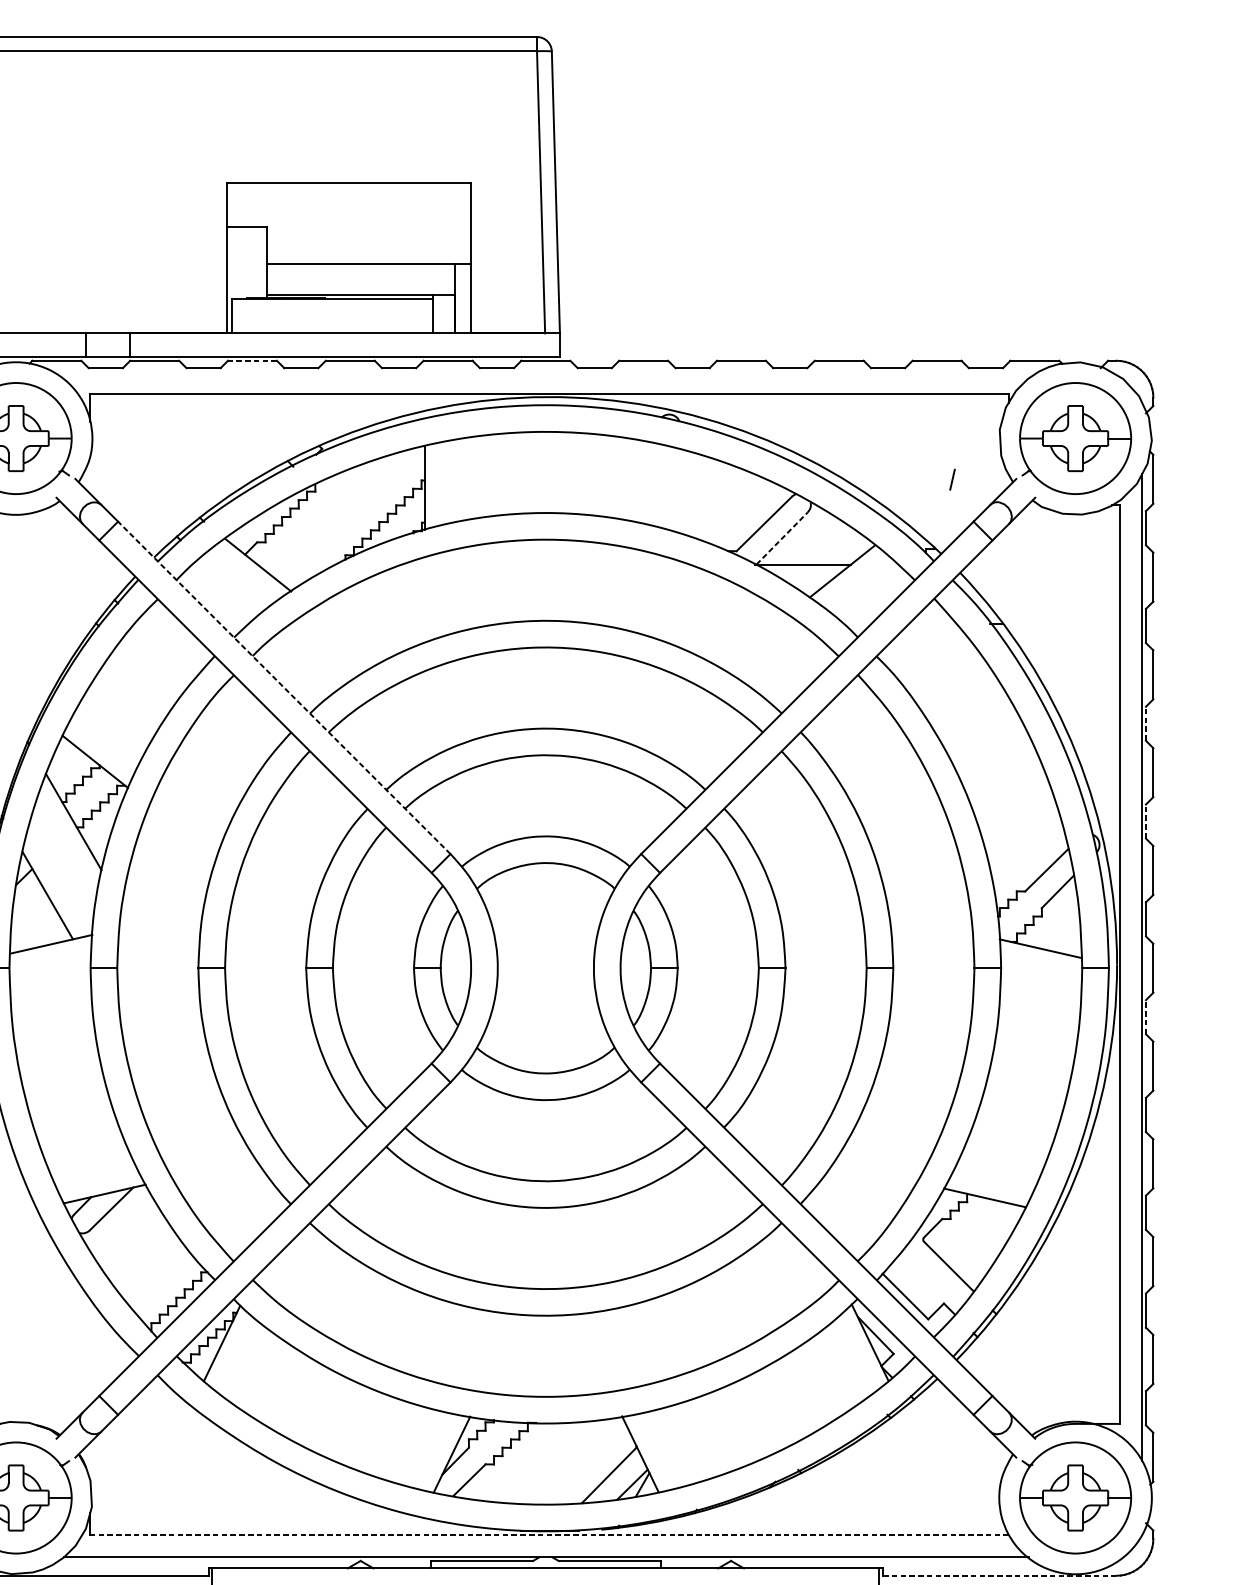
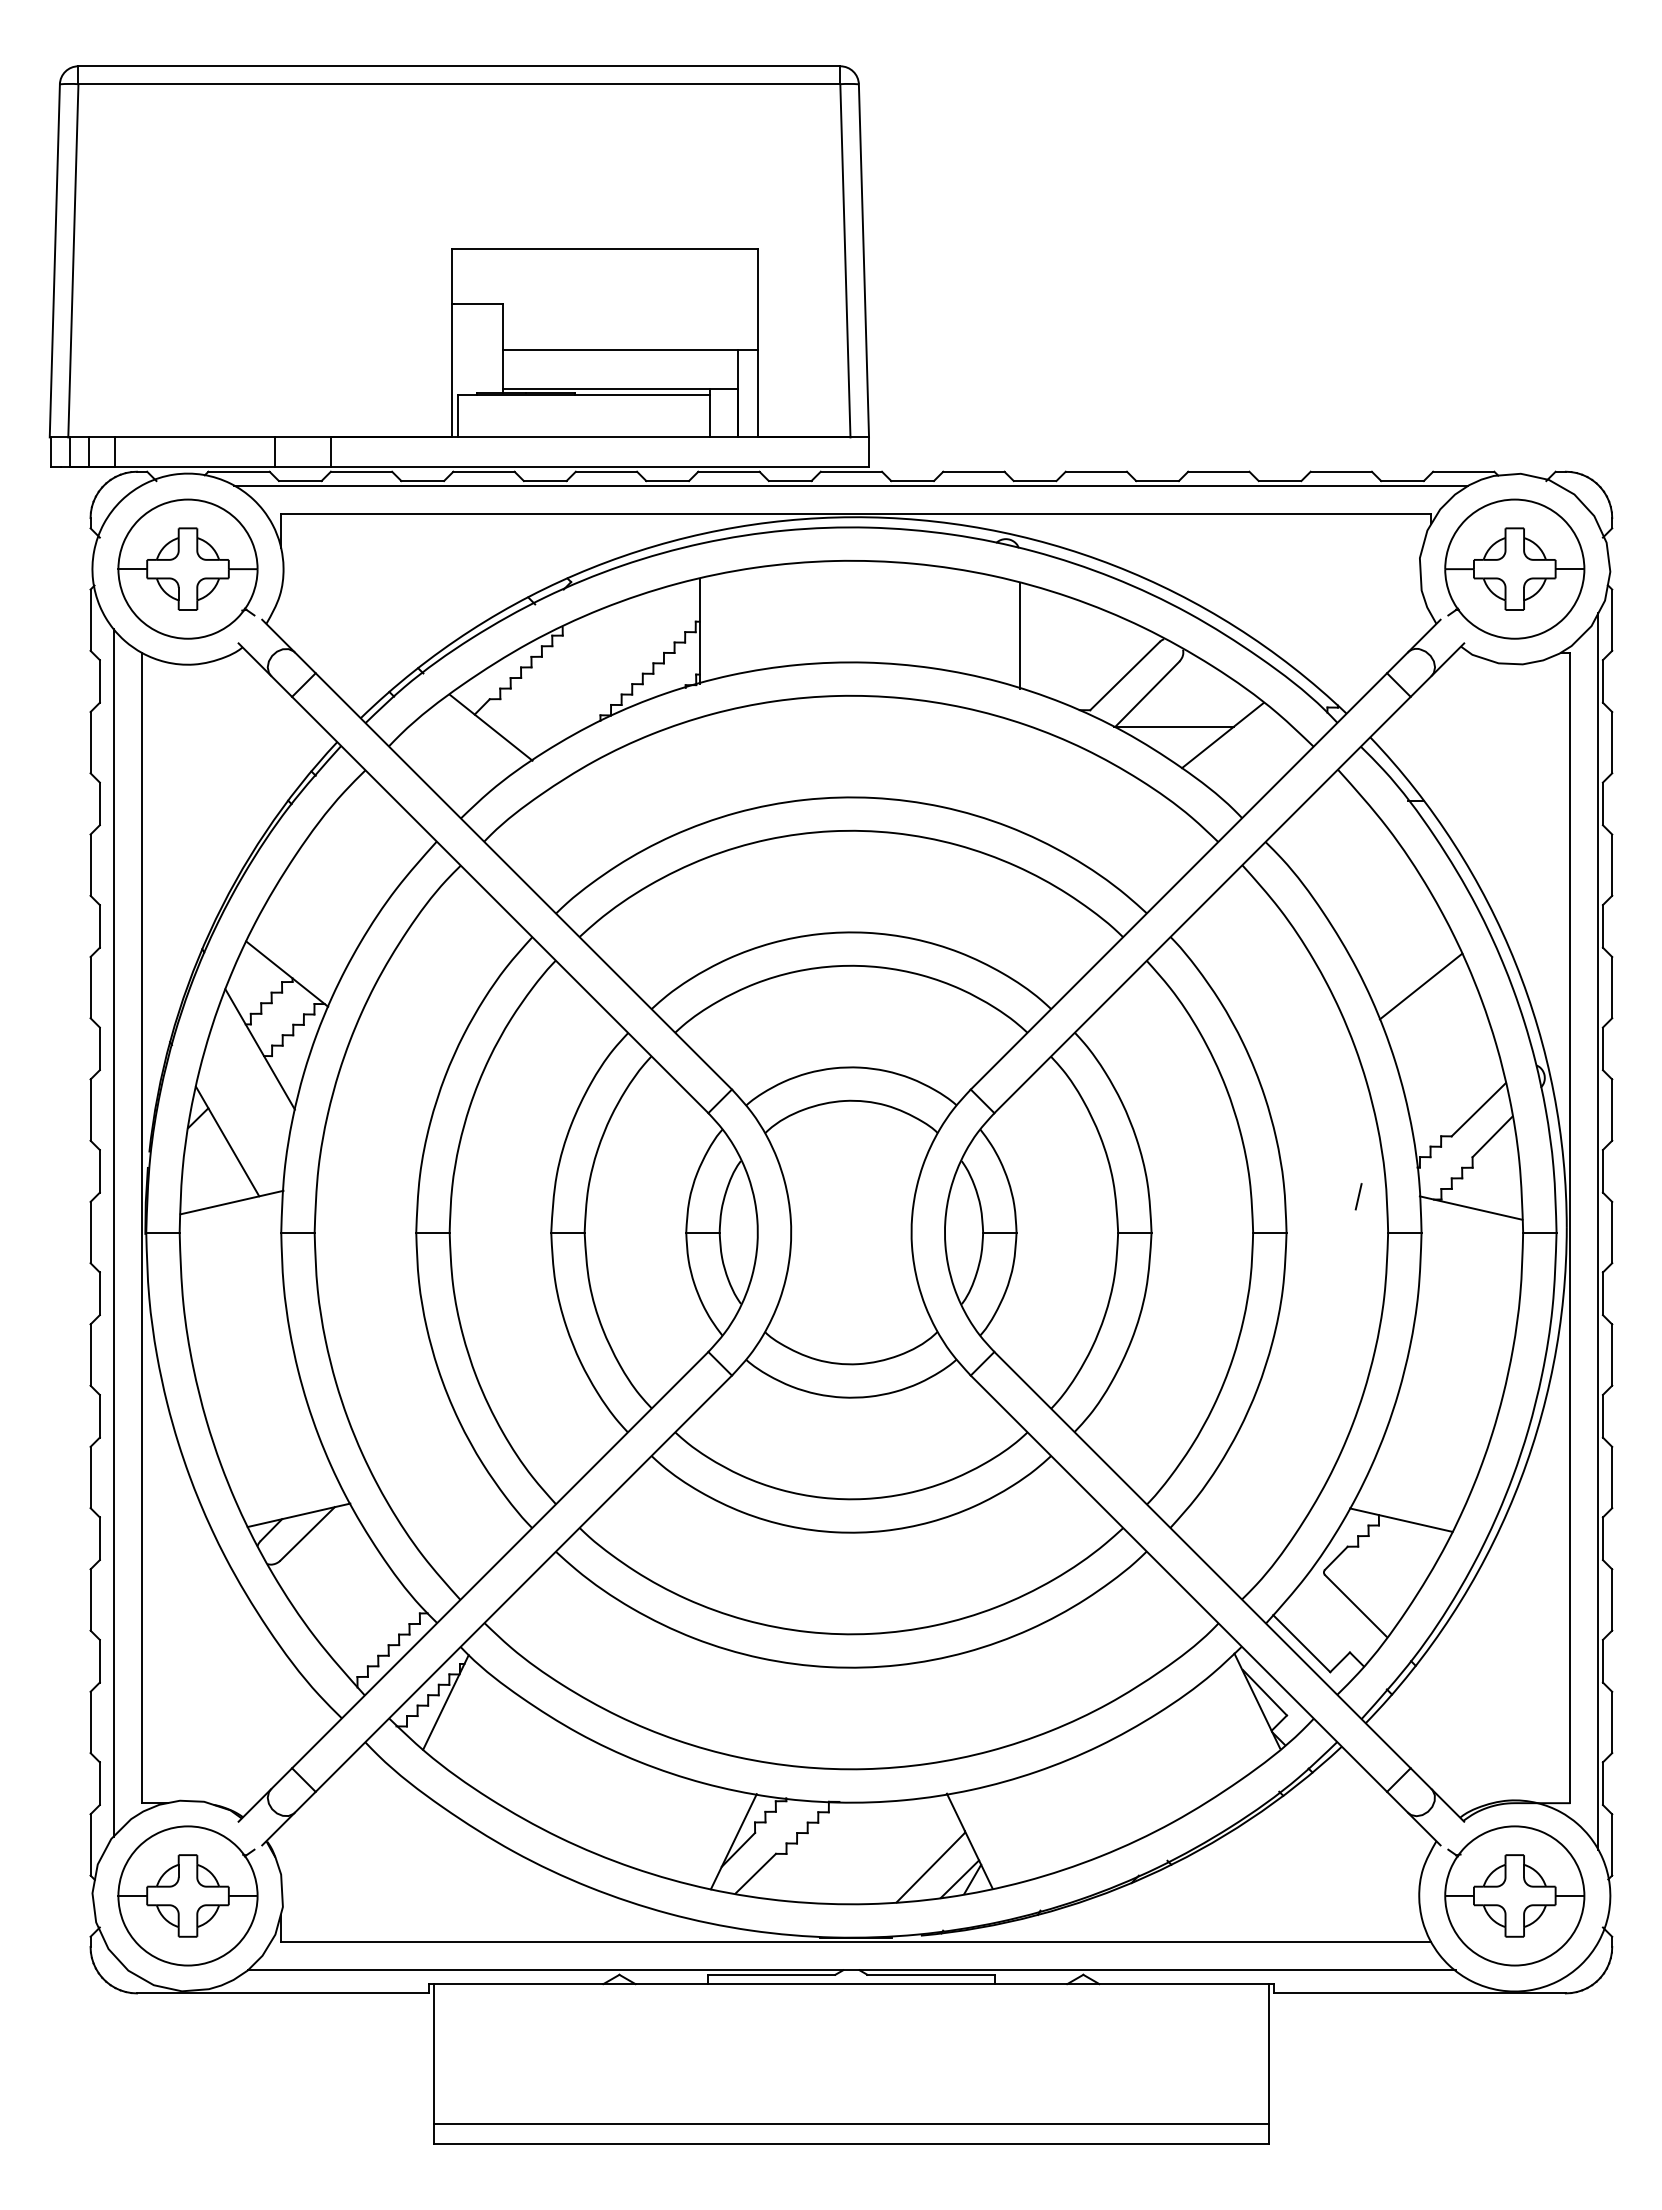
line: (252, 360) -> (483, 471), dashed -> solid
line: (545, 371) -> (850, 485), added
line: (952, 479) -> (1358, 1196), moved
line: (680, 491) -> (1019, 635), added
line: (782, 538) -> (1147, 694), dashed -> solid
line: (284, 687) -> (523, 881), dashed -> solid
line: (1145, 723) -> (1602, 925), dashed -> solid
line: (1000, 771) -> (1420, 986), added
line: (1145, 821) -> (1602, 1048), dashed -> solid
line: (1145, 1016) -> (1602, 1293), dashed -> solid
line: (549, 1535) -> (855, 1942), dashed -> solid
line: (1000, 1575) -> (1420, 1993), dashed -> solid

